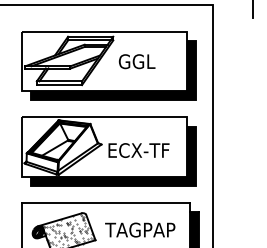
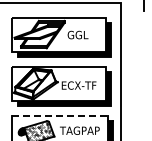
line: (106, 203) -> (60, 115), solid -> dashed

